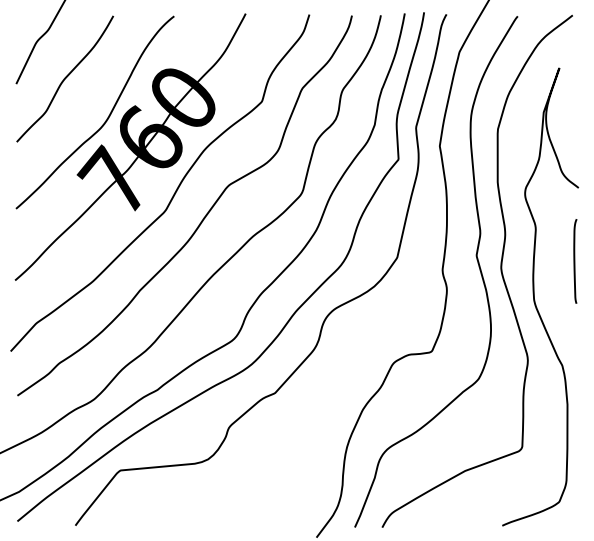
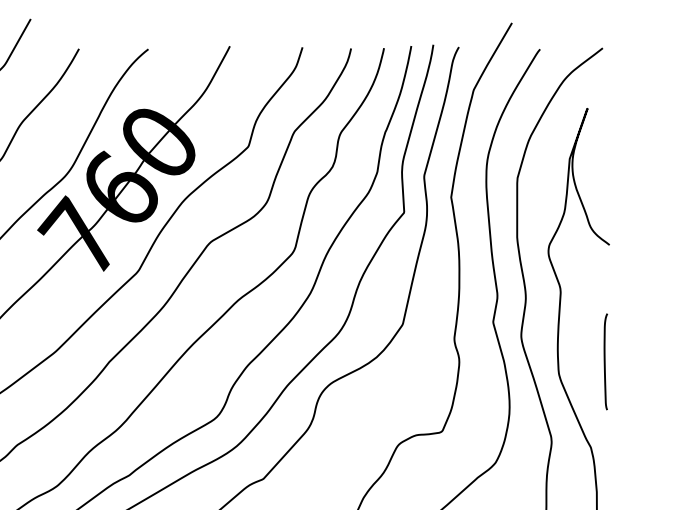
curve: (575, 261) -> (605, 361), moved

